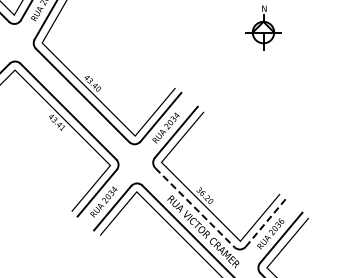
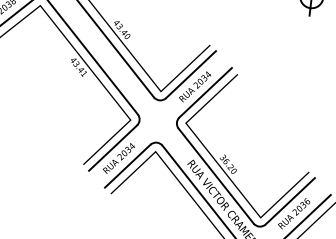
line: (194, 207) -> (215, 175), dashed -> solid
line: (266, 222) -> (291, 200), dashed -> solid

